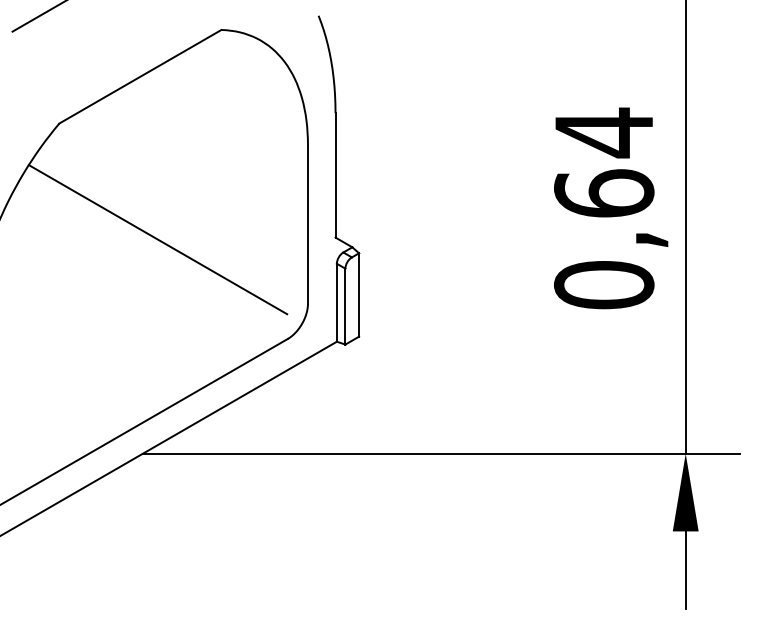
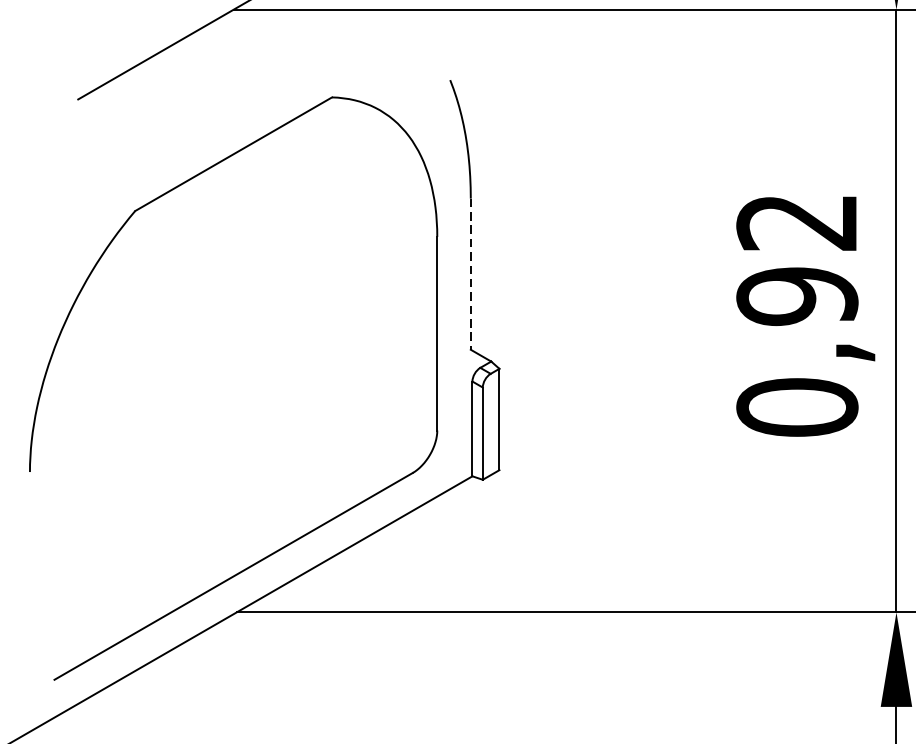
text: (604, 162) -> (797, 258), 0,64 -> 0,92
line: (335, 175) -> (470, 274), solid -> dashed
line: (157, 239) -> (254, 352), removed

